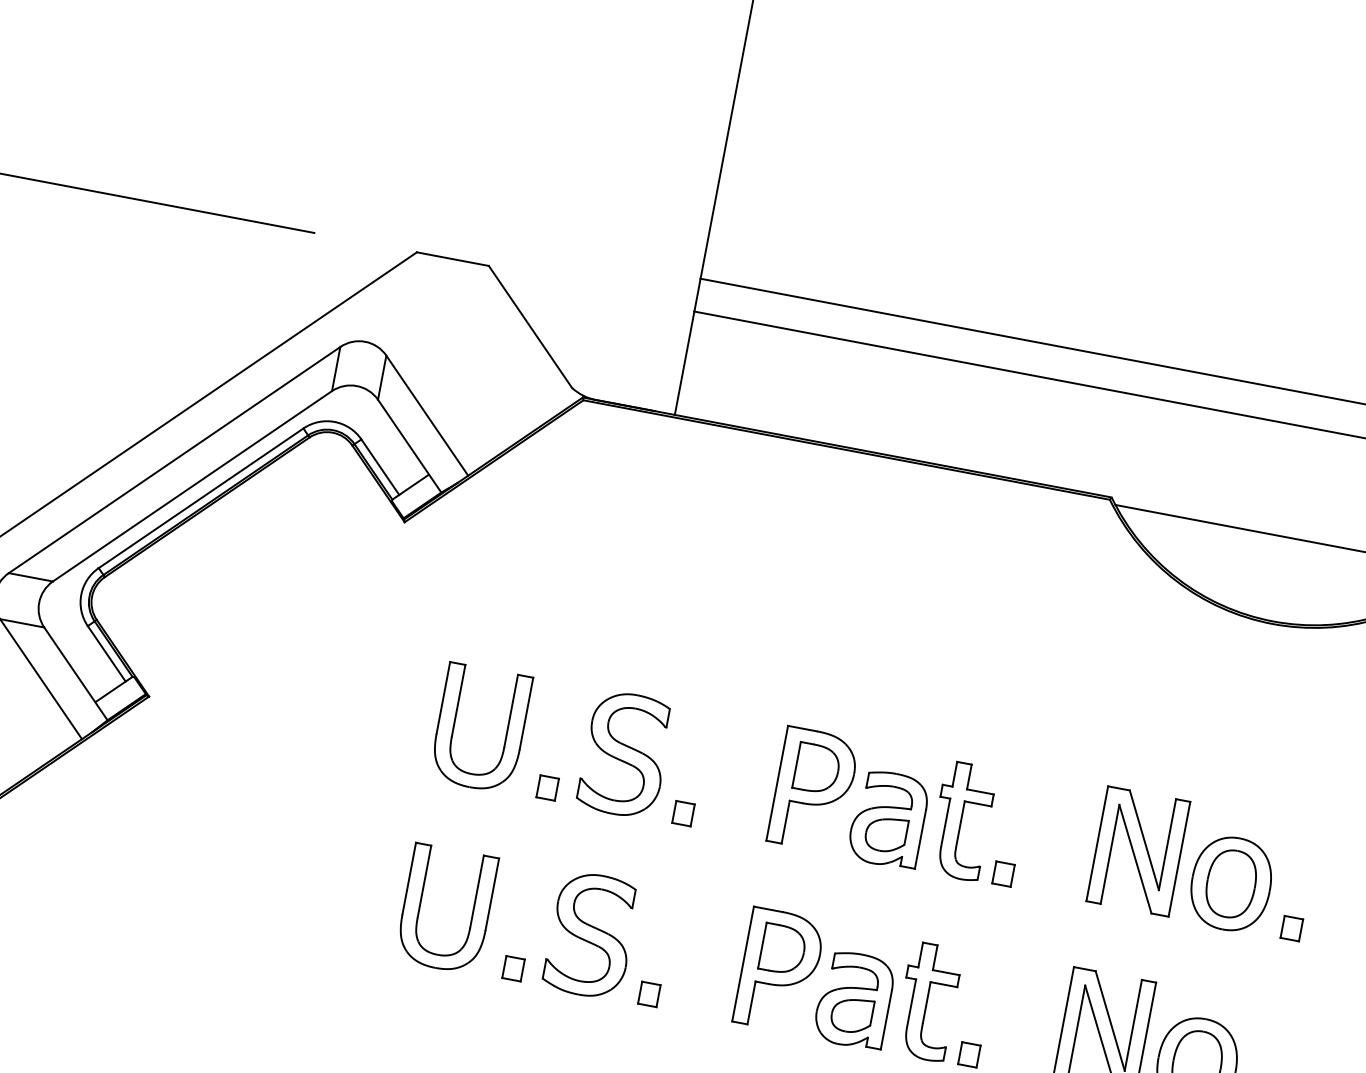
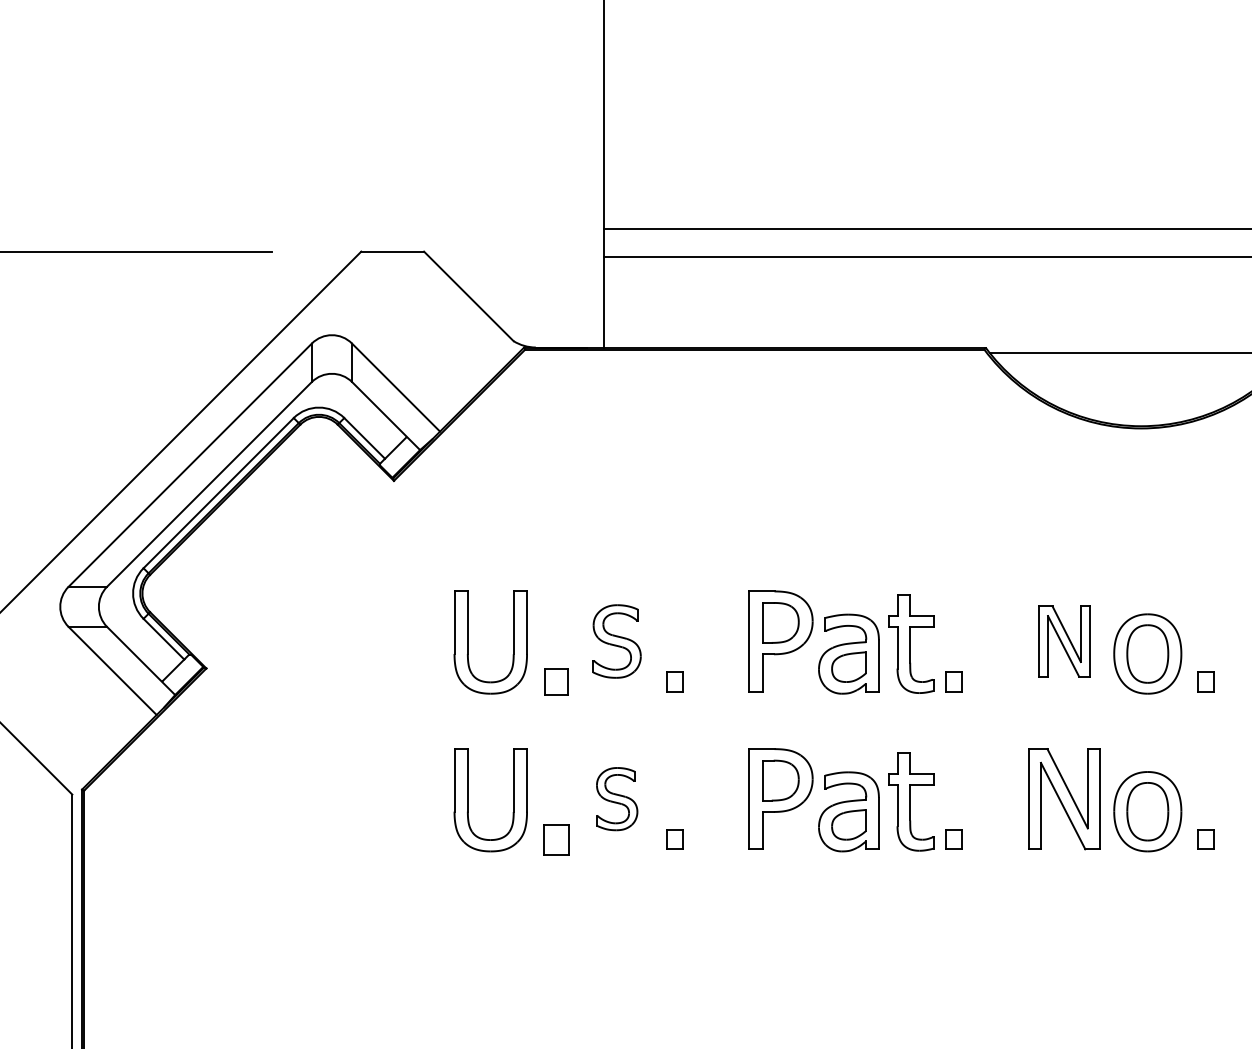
part: (624, 754) -> (616, 641), size x0.7
part: (547, 787) -> (556, 681), size x1.4
part: (1138, 851) -> (1064, 641), size x0.7
part: (590, 934) -> (616, 798), size x0.6
part: (513, 968) -> (556, 839), size x1.6

